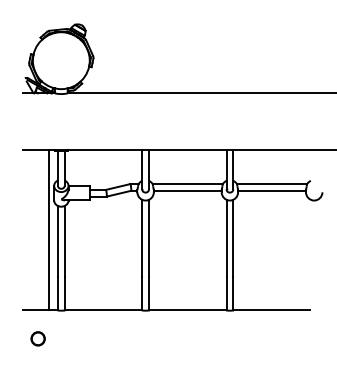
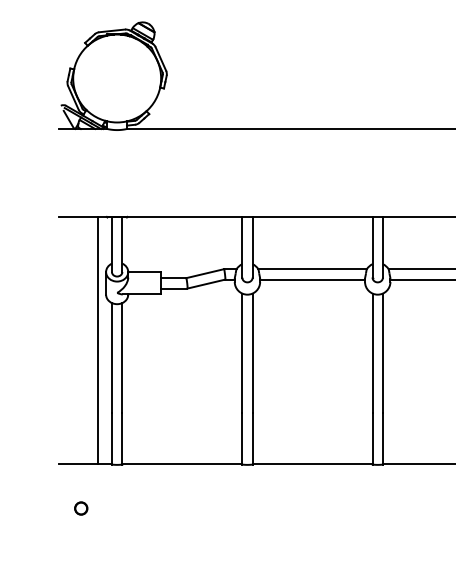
circle: (37, 338) -> (80, 507), size x0.6

